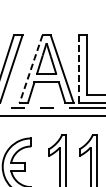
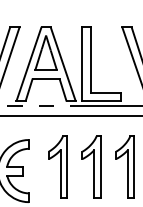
line: (31, 68) -> (29, 63), dashed -> solid
line: (78, 69) -> (81, 64), dashed -> solid

